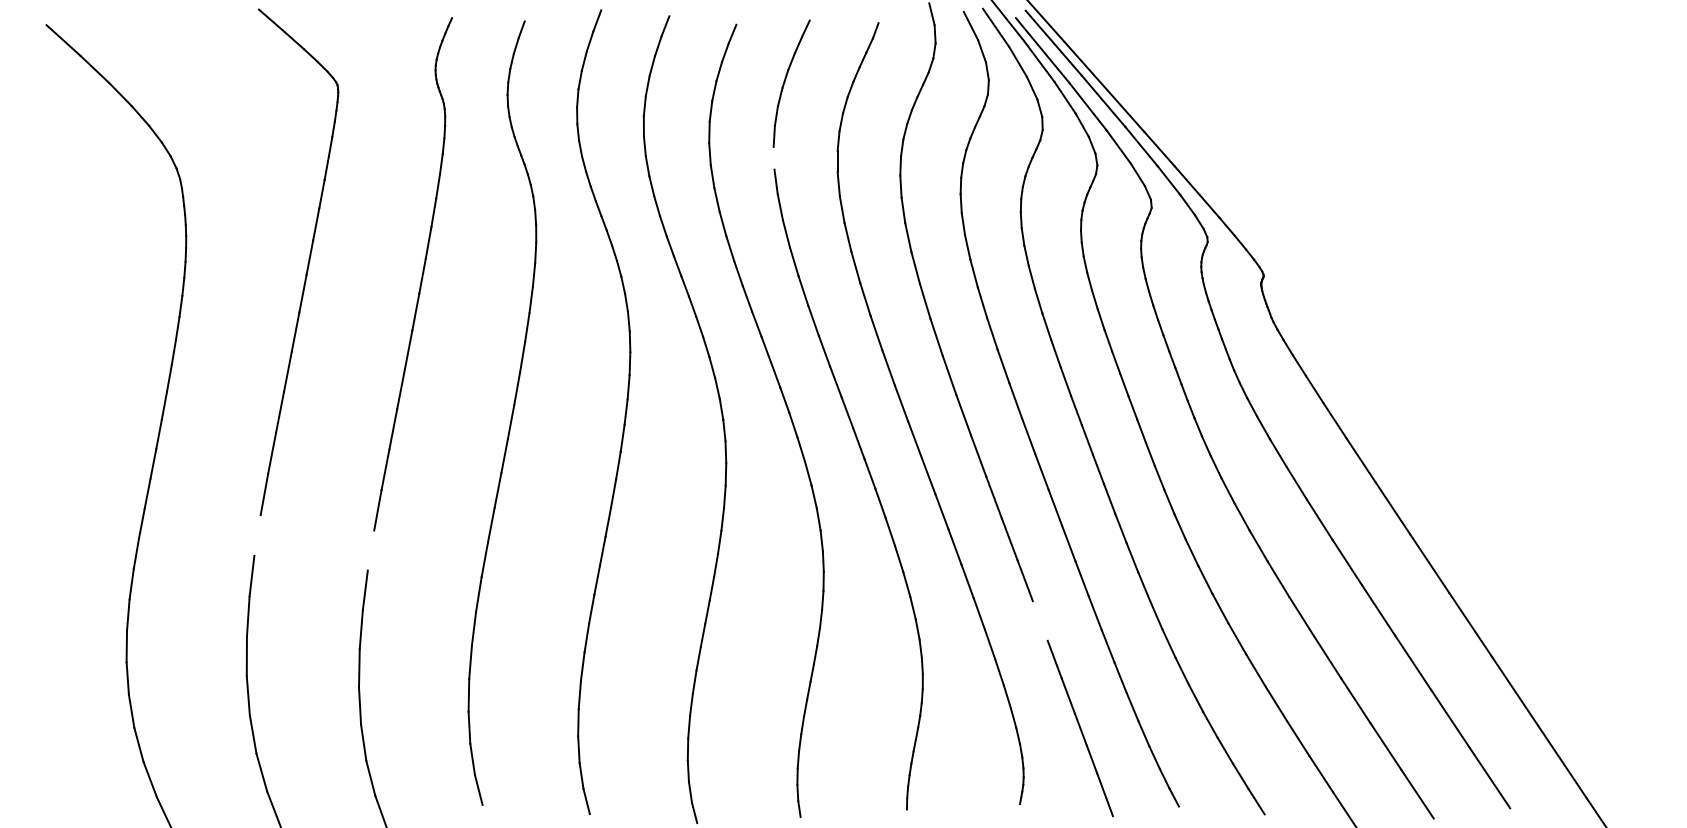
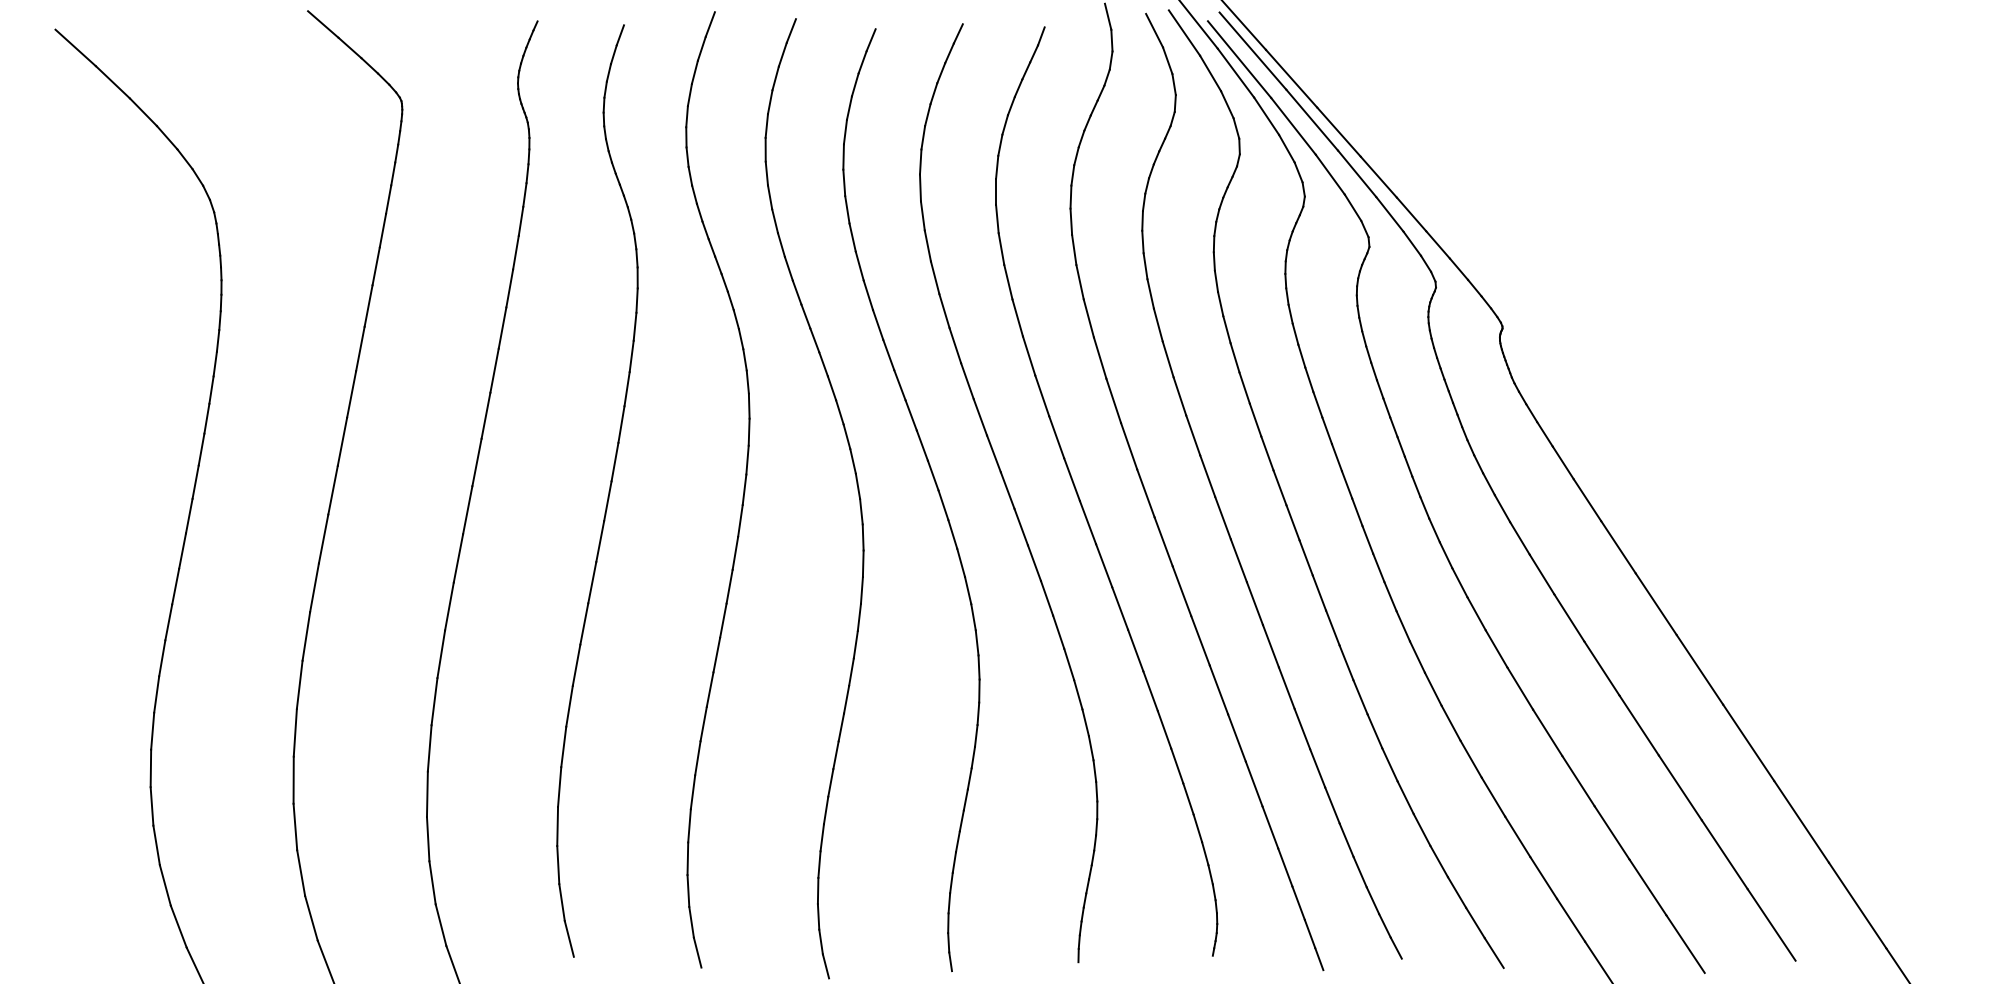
line: (773, 157) -> (919, 187), added
line: (257, 535) -> (306, 636), added
line: (371, 550) -> (441, 654), added
line: (1039, 620) -> (1236, 737), added

